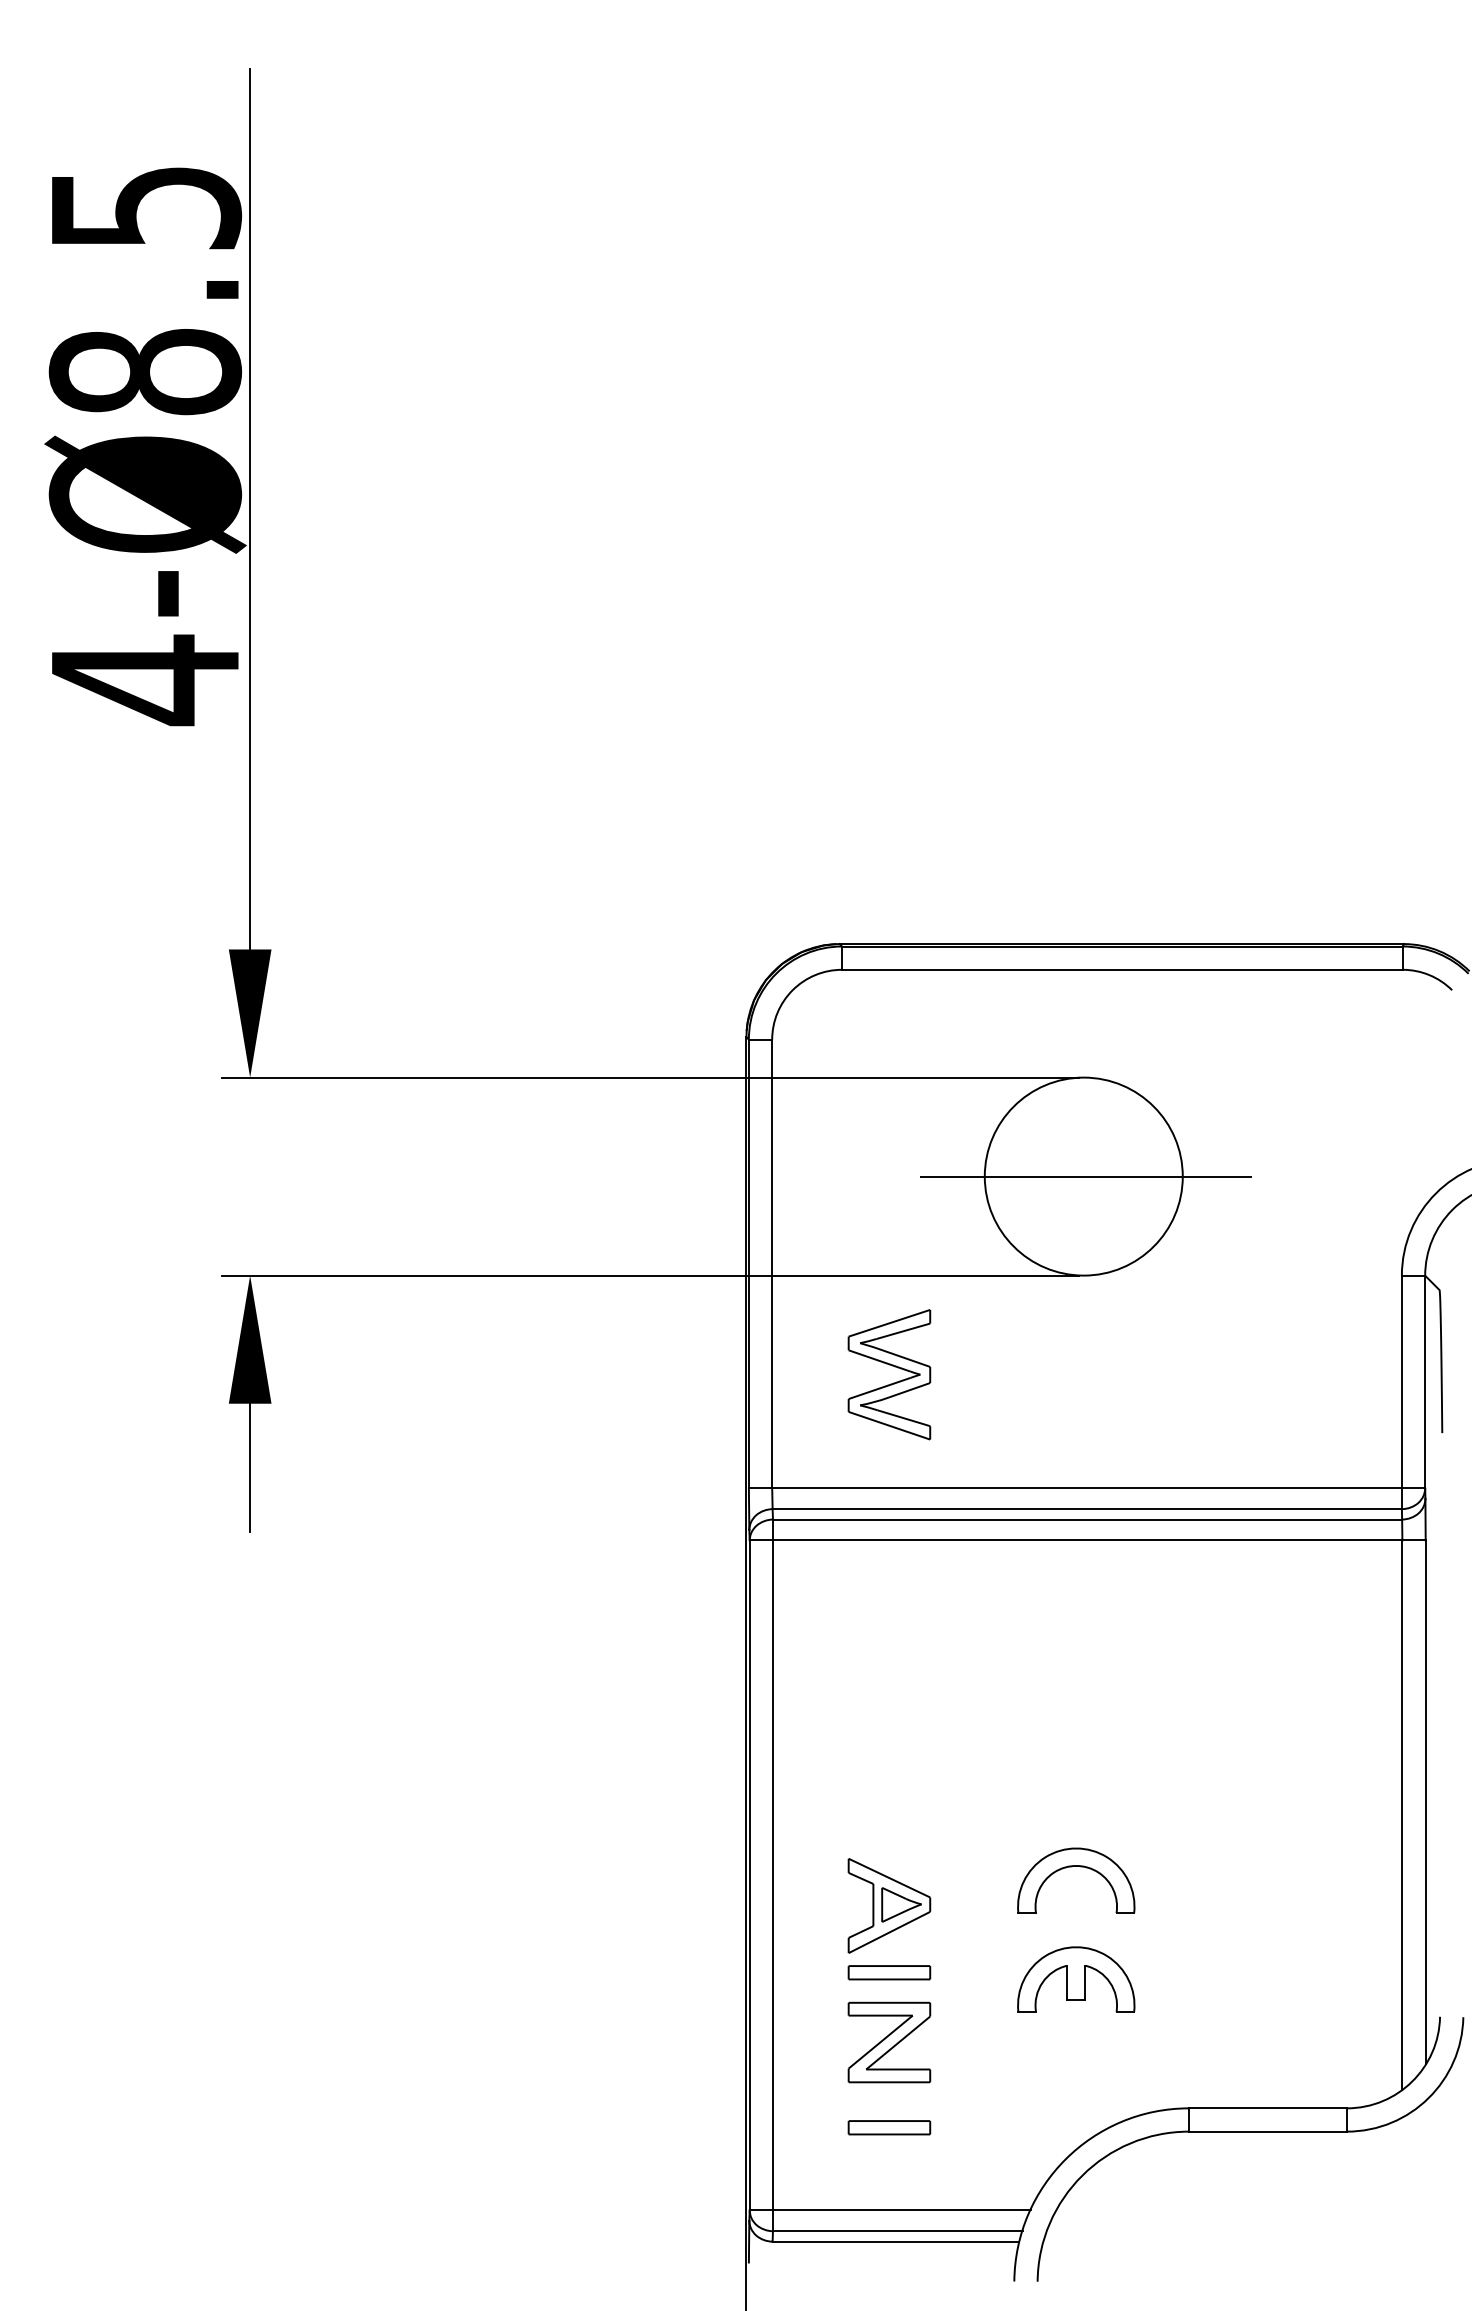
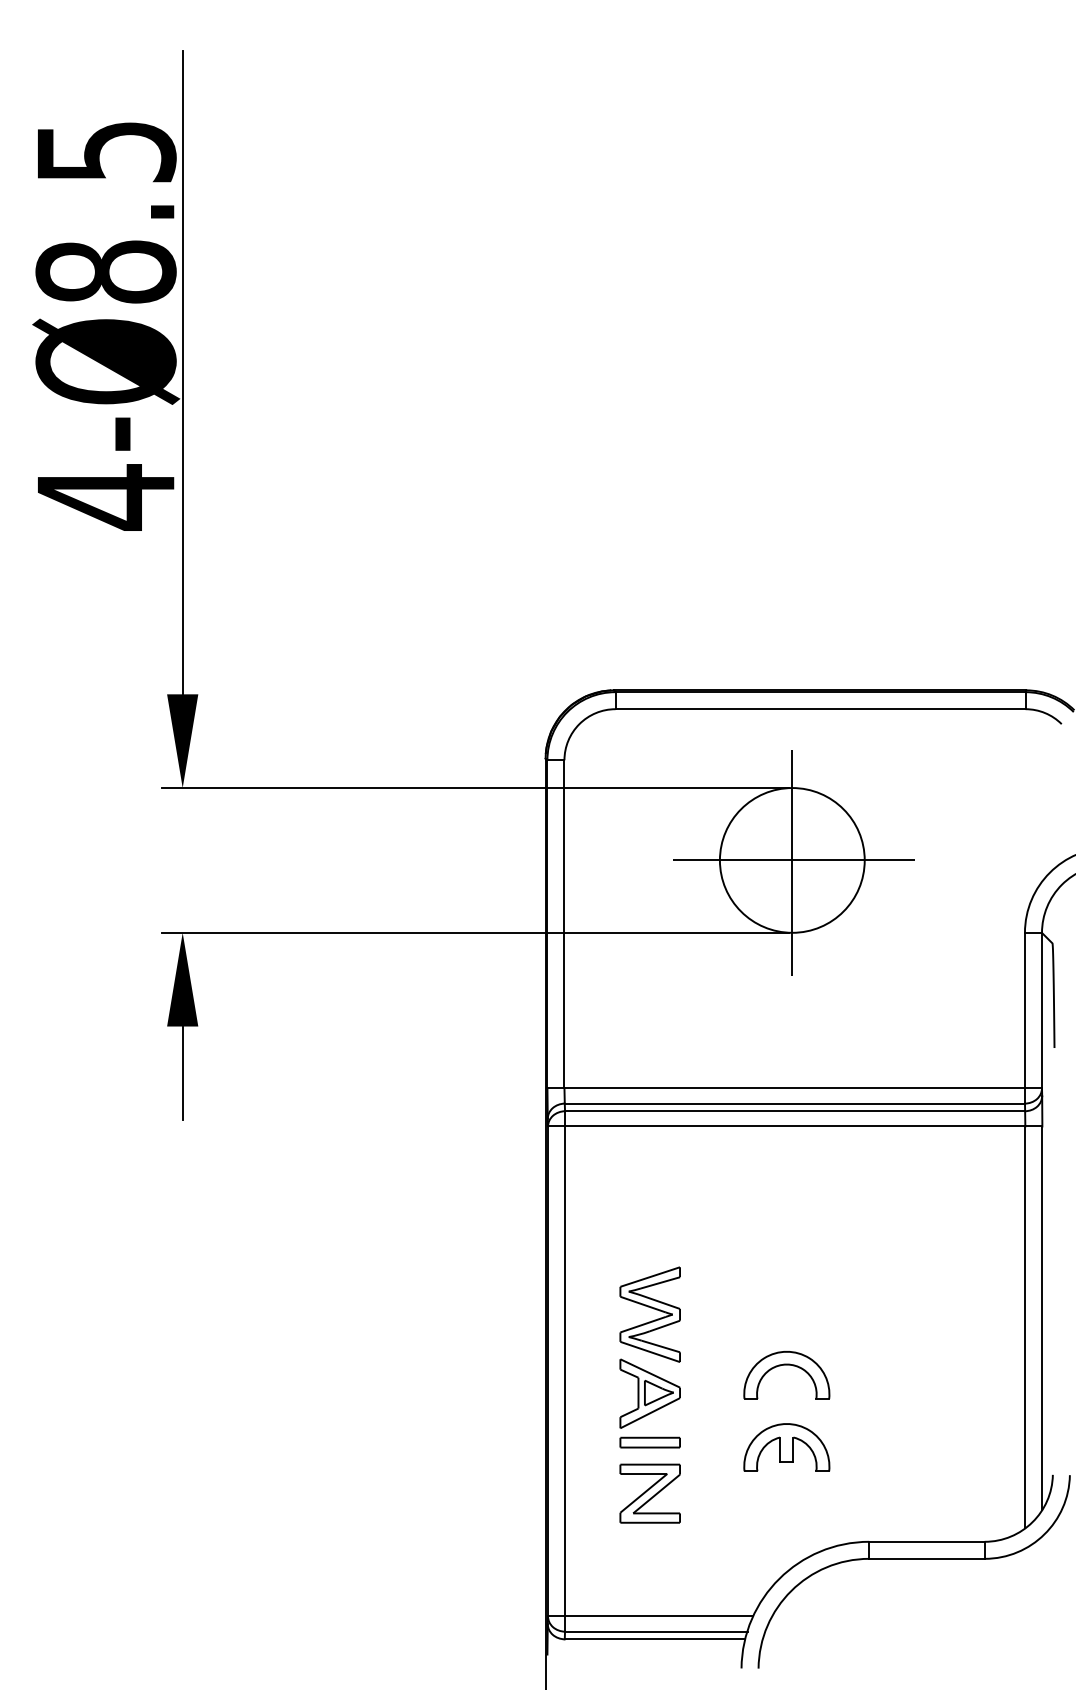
line: (1083, 1179) -> (792, 862), added
part: (892, 1366) -> (652, 1308), moved
part: (889, 2127) -> (650, 1555), removed

